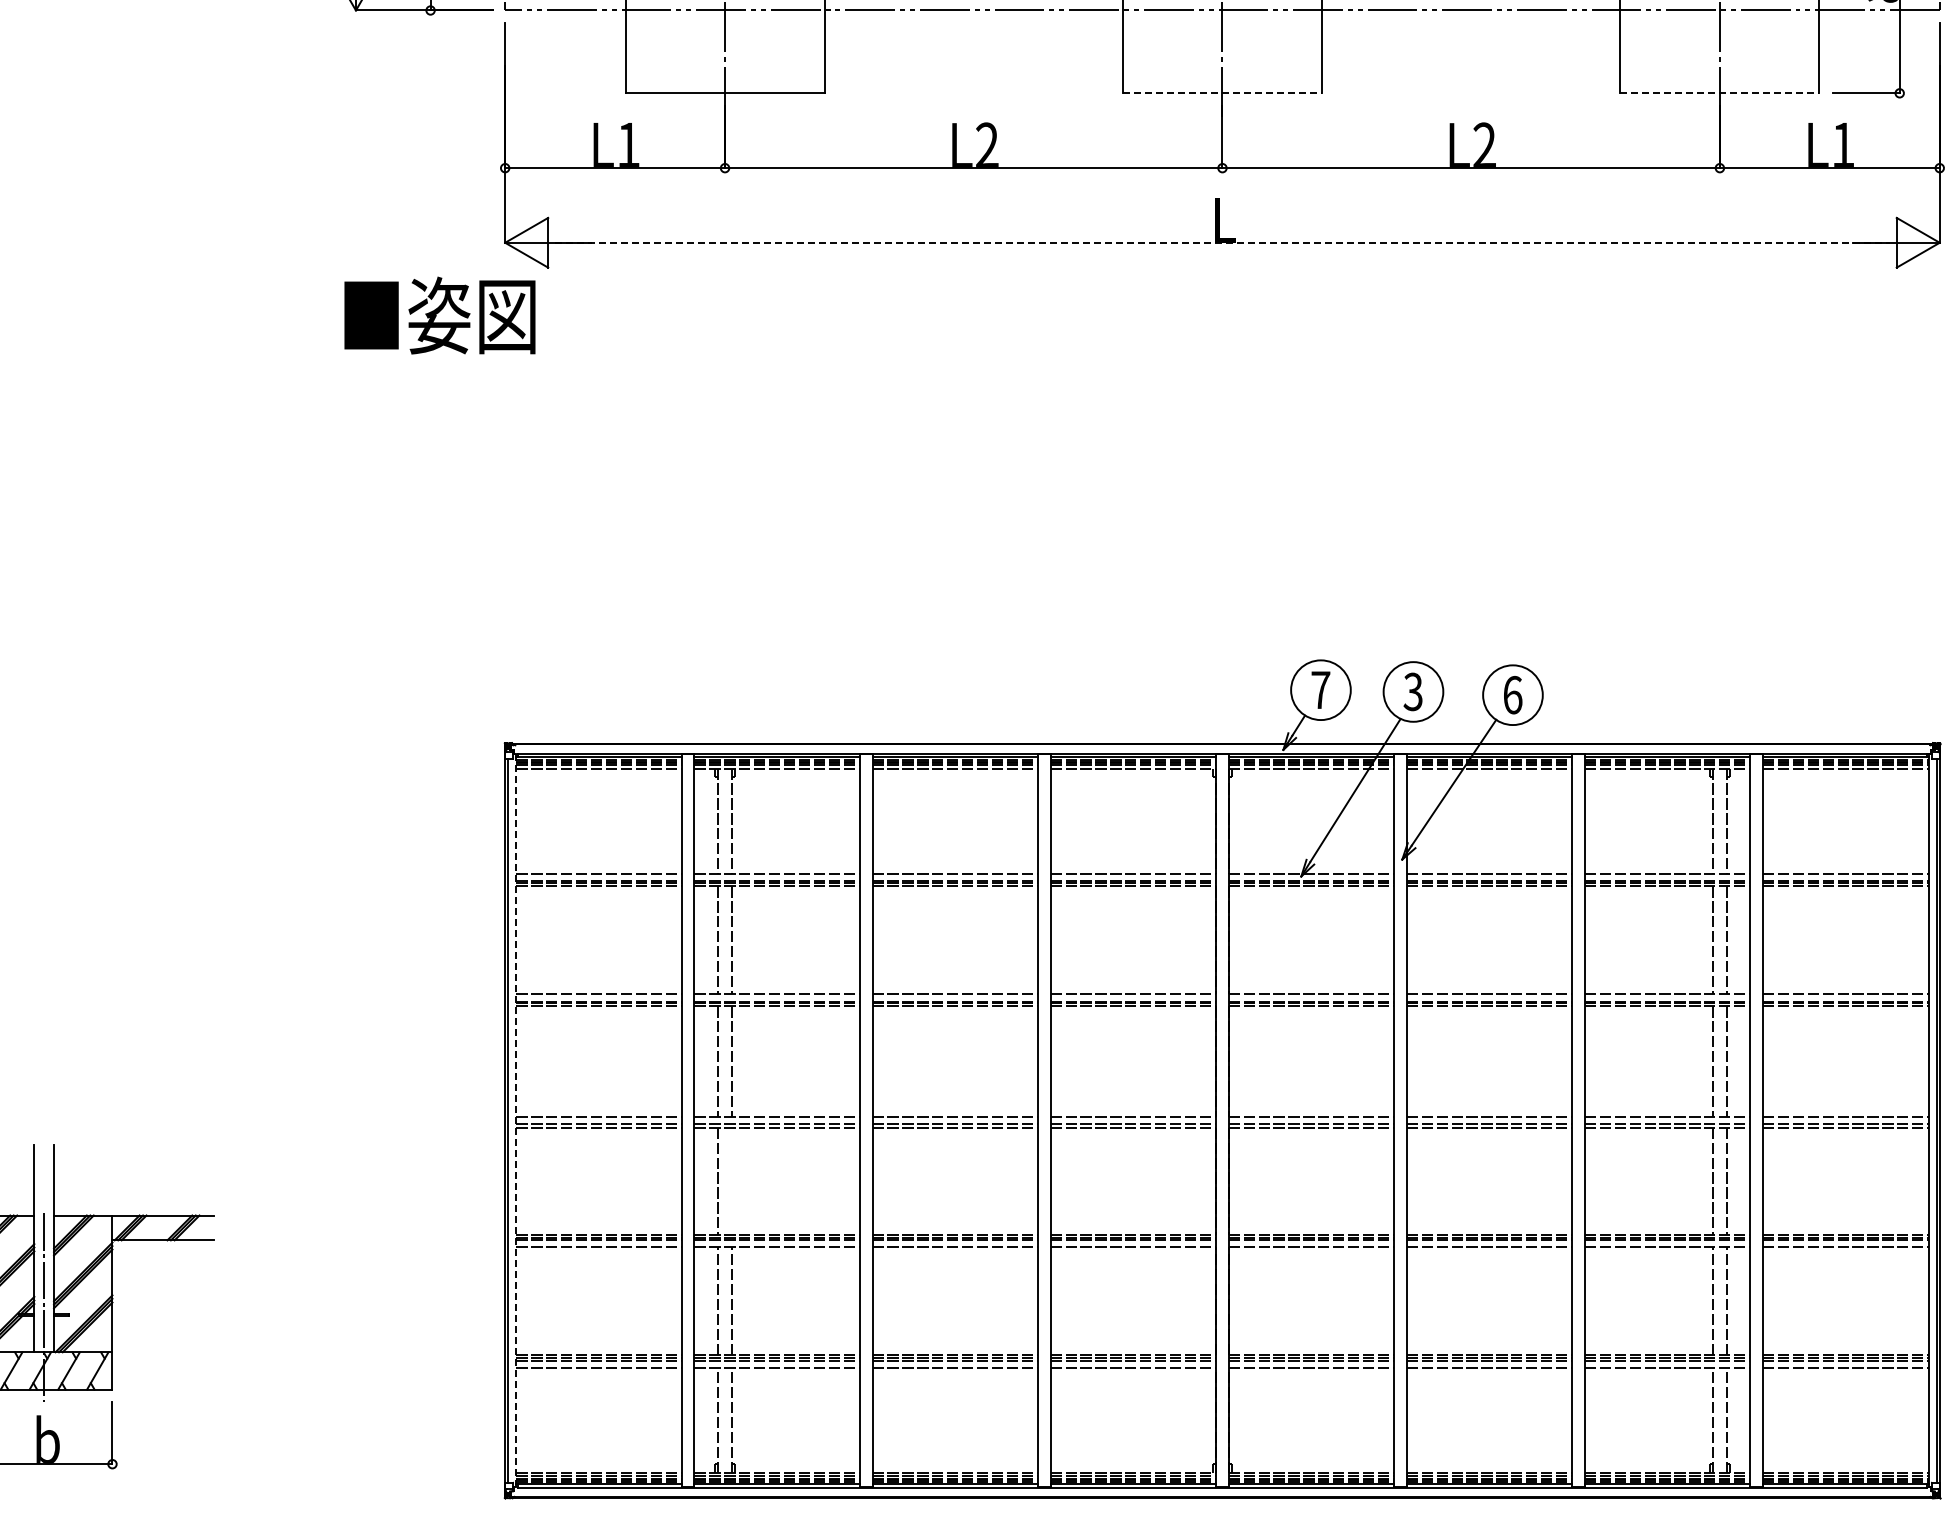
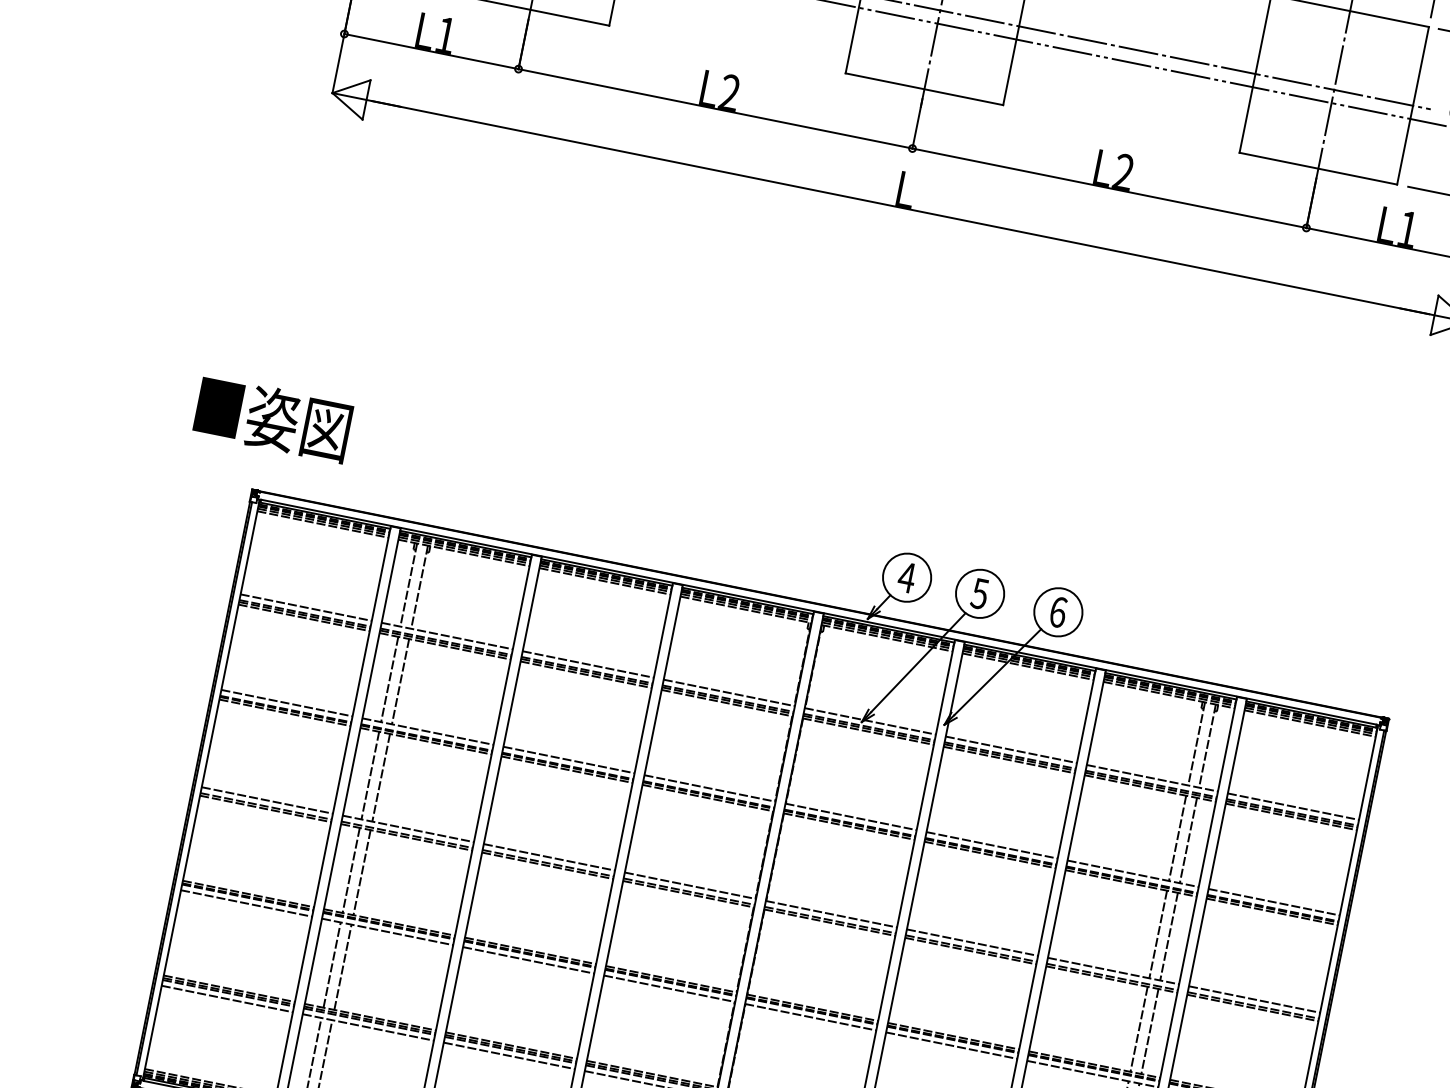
line: (1222, 93) -> (924, 89), dashed -> solid
line: (1720, 93) -> (1318, 168), dashed -> solid
line: (1222, 242) -> (900, 207), dashed -> solid
text: (439, 315) -> (272, 418), moved
text: (1320, 689) -> (906, 577), 7 -> 4
text: (1412, 691) -> (979, 593), 3 -> 5
line: (516, 1120) -> (201, 790), dashed -> solid
line: (731, 1181) -> (361, 872), added

